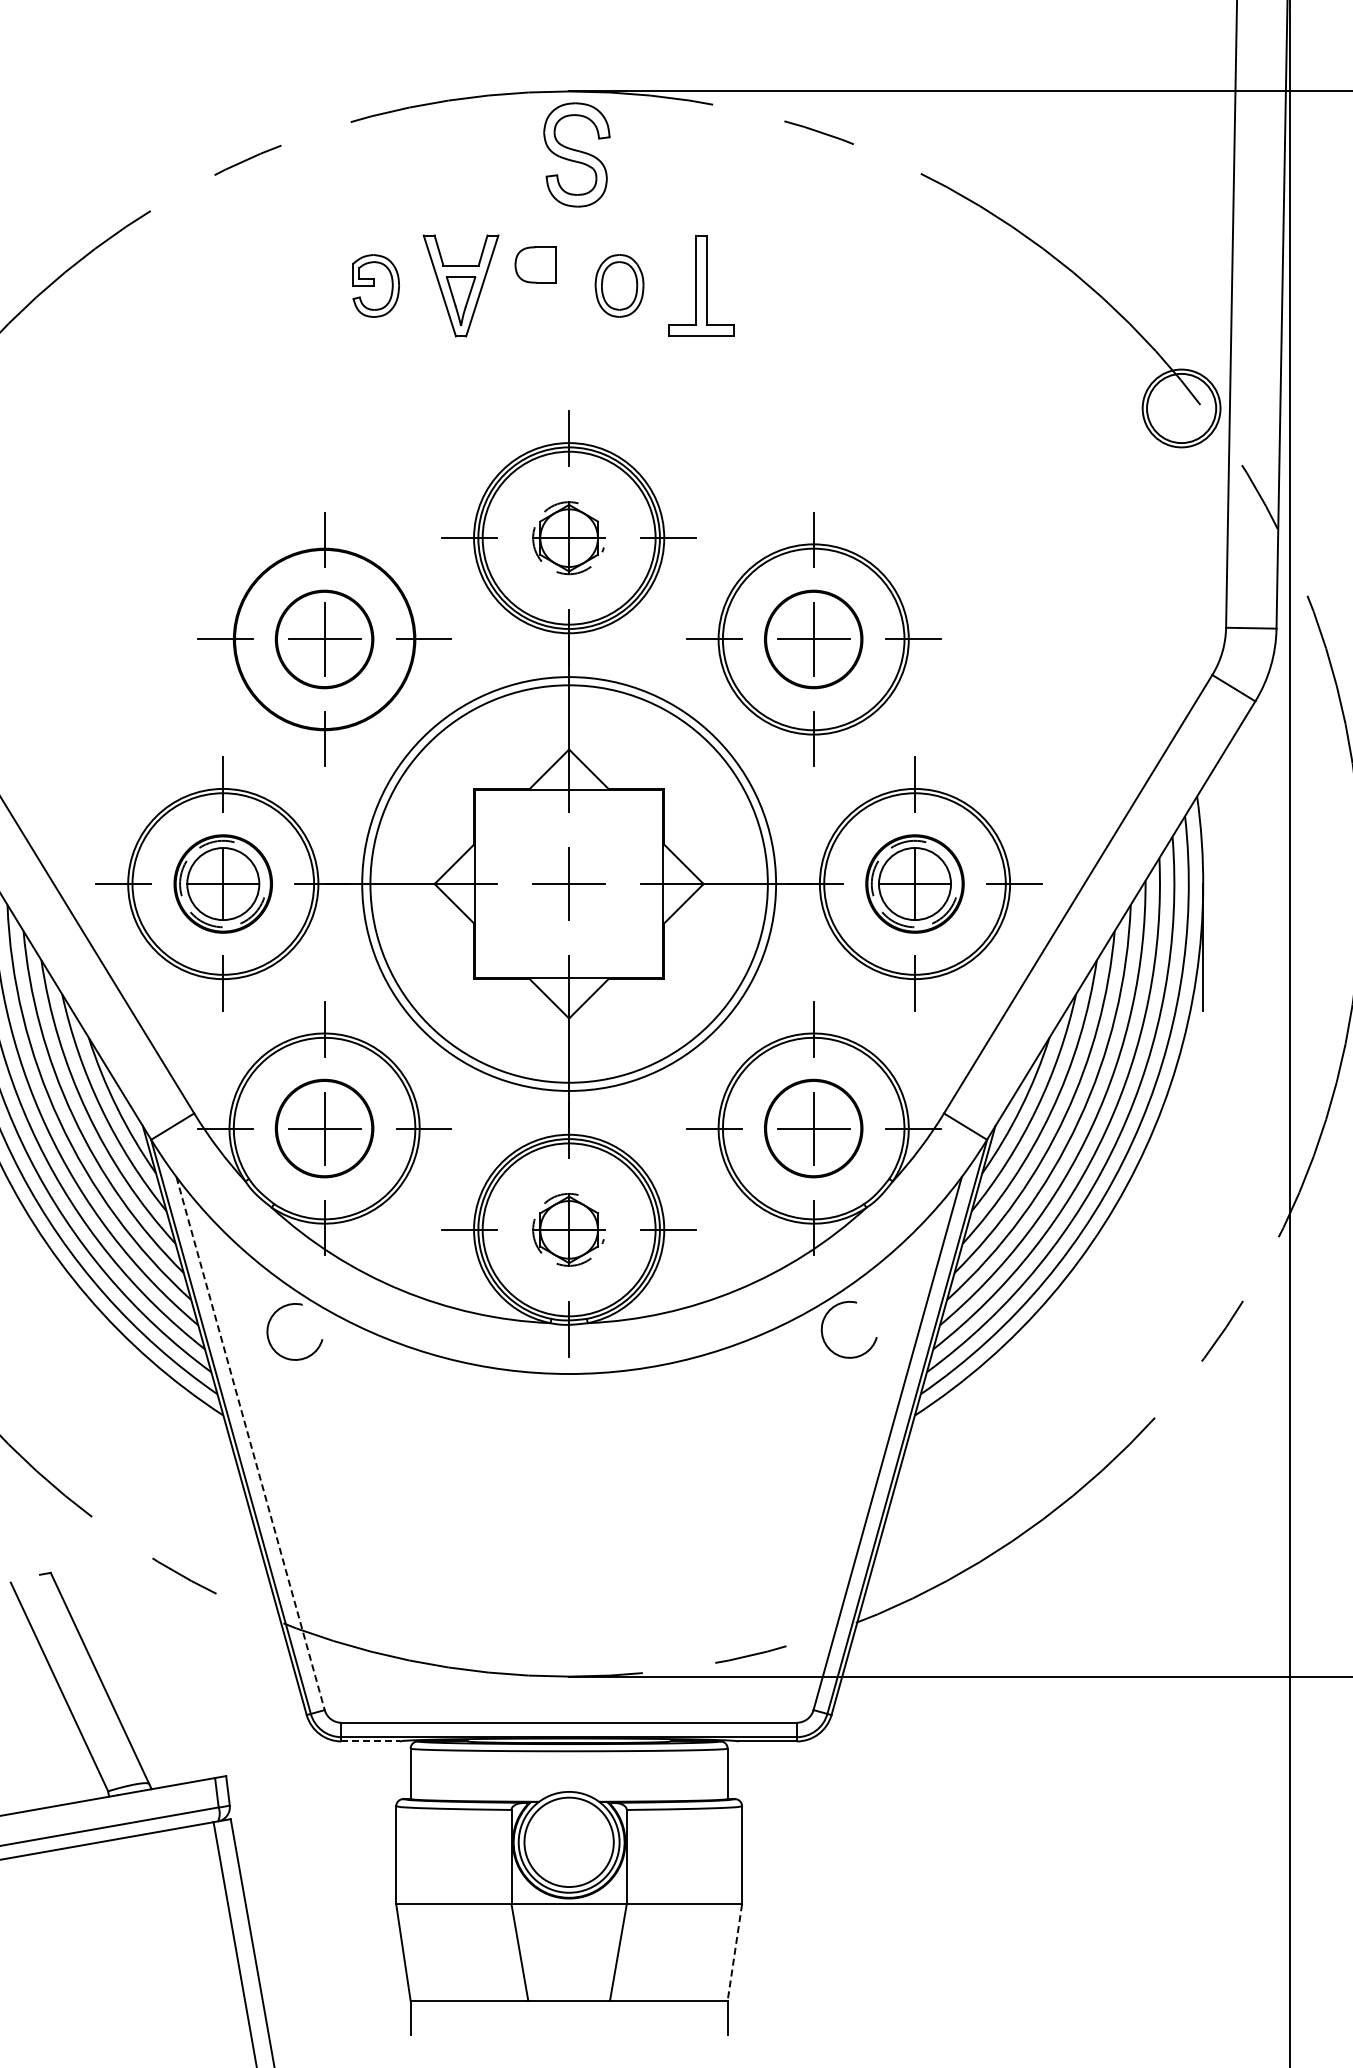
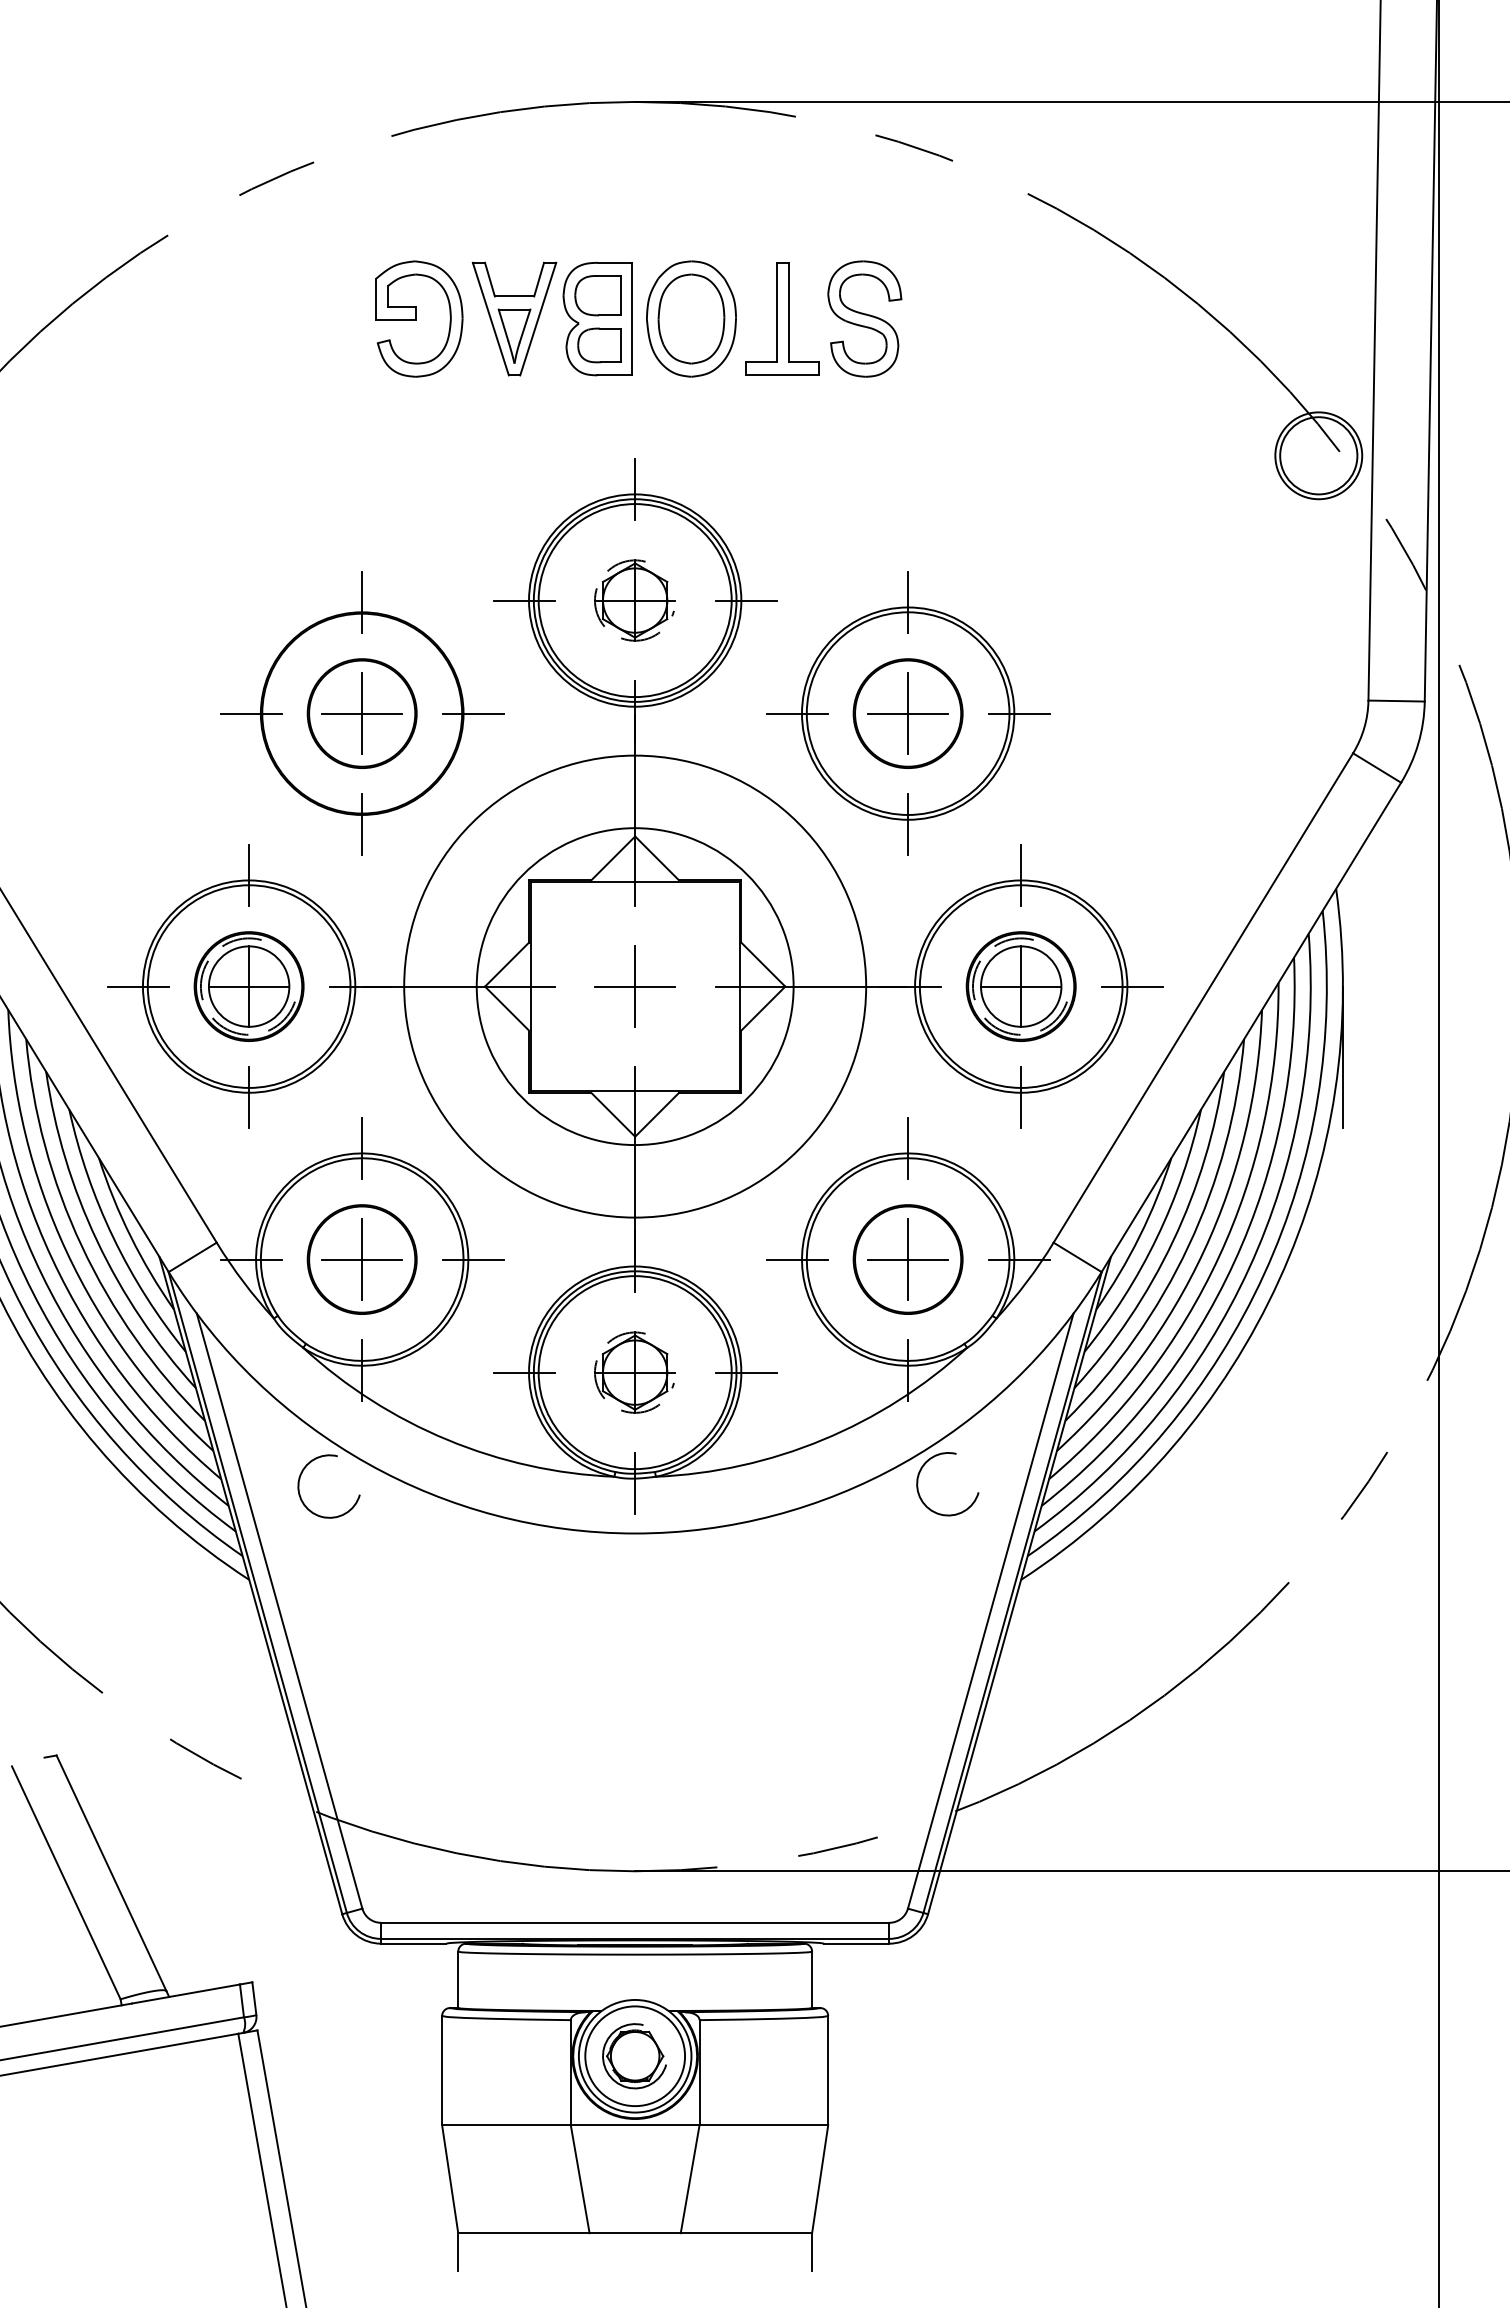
part: (576, 154) -> (864, 318), moved
part: (375, 285) -> (419, 318), size x1.67
part: (535, 285) -> (597, 318), added
part: (619, 285) -> (691, 318), size x1.67
circle: (569, 883) -> (635, 986), size x0.71
line: (250, 1443) -> (279, 1611), dashed -> solid
line: (371, 1741) -> (414, 1943), dashed -> solid
part: (568, 1842) -> (634, 2056), added
line: (734, 1952) -> (819, 2179), dashed -> solid

